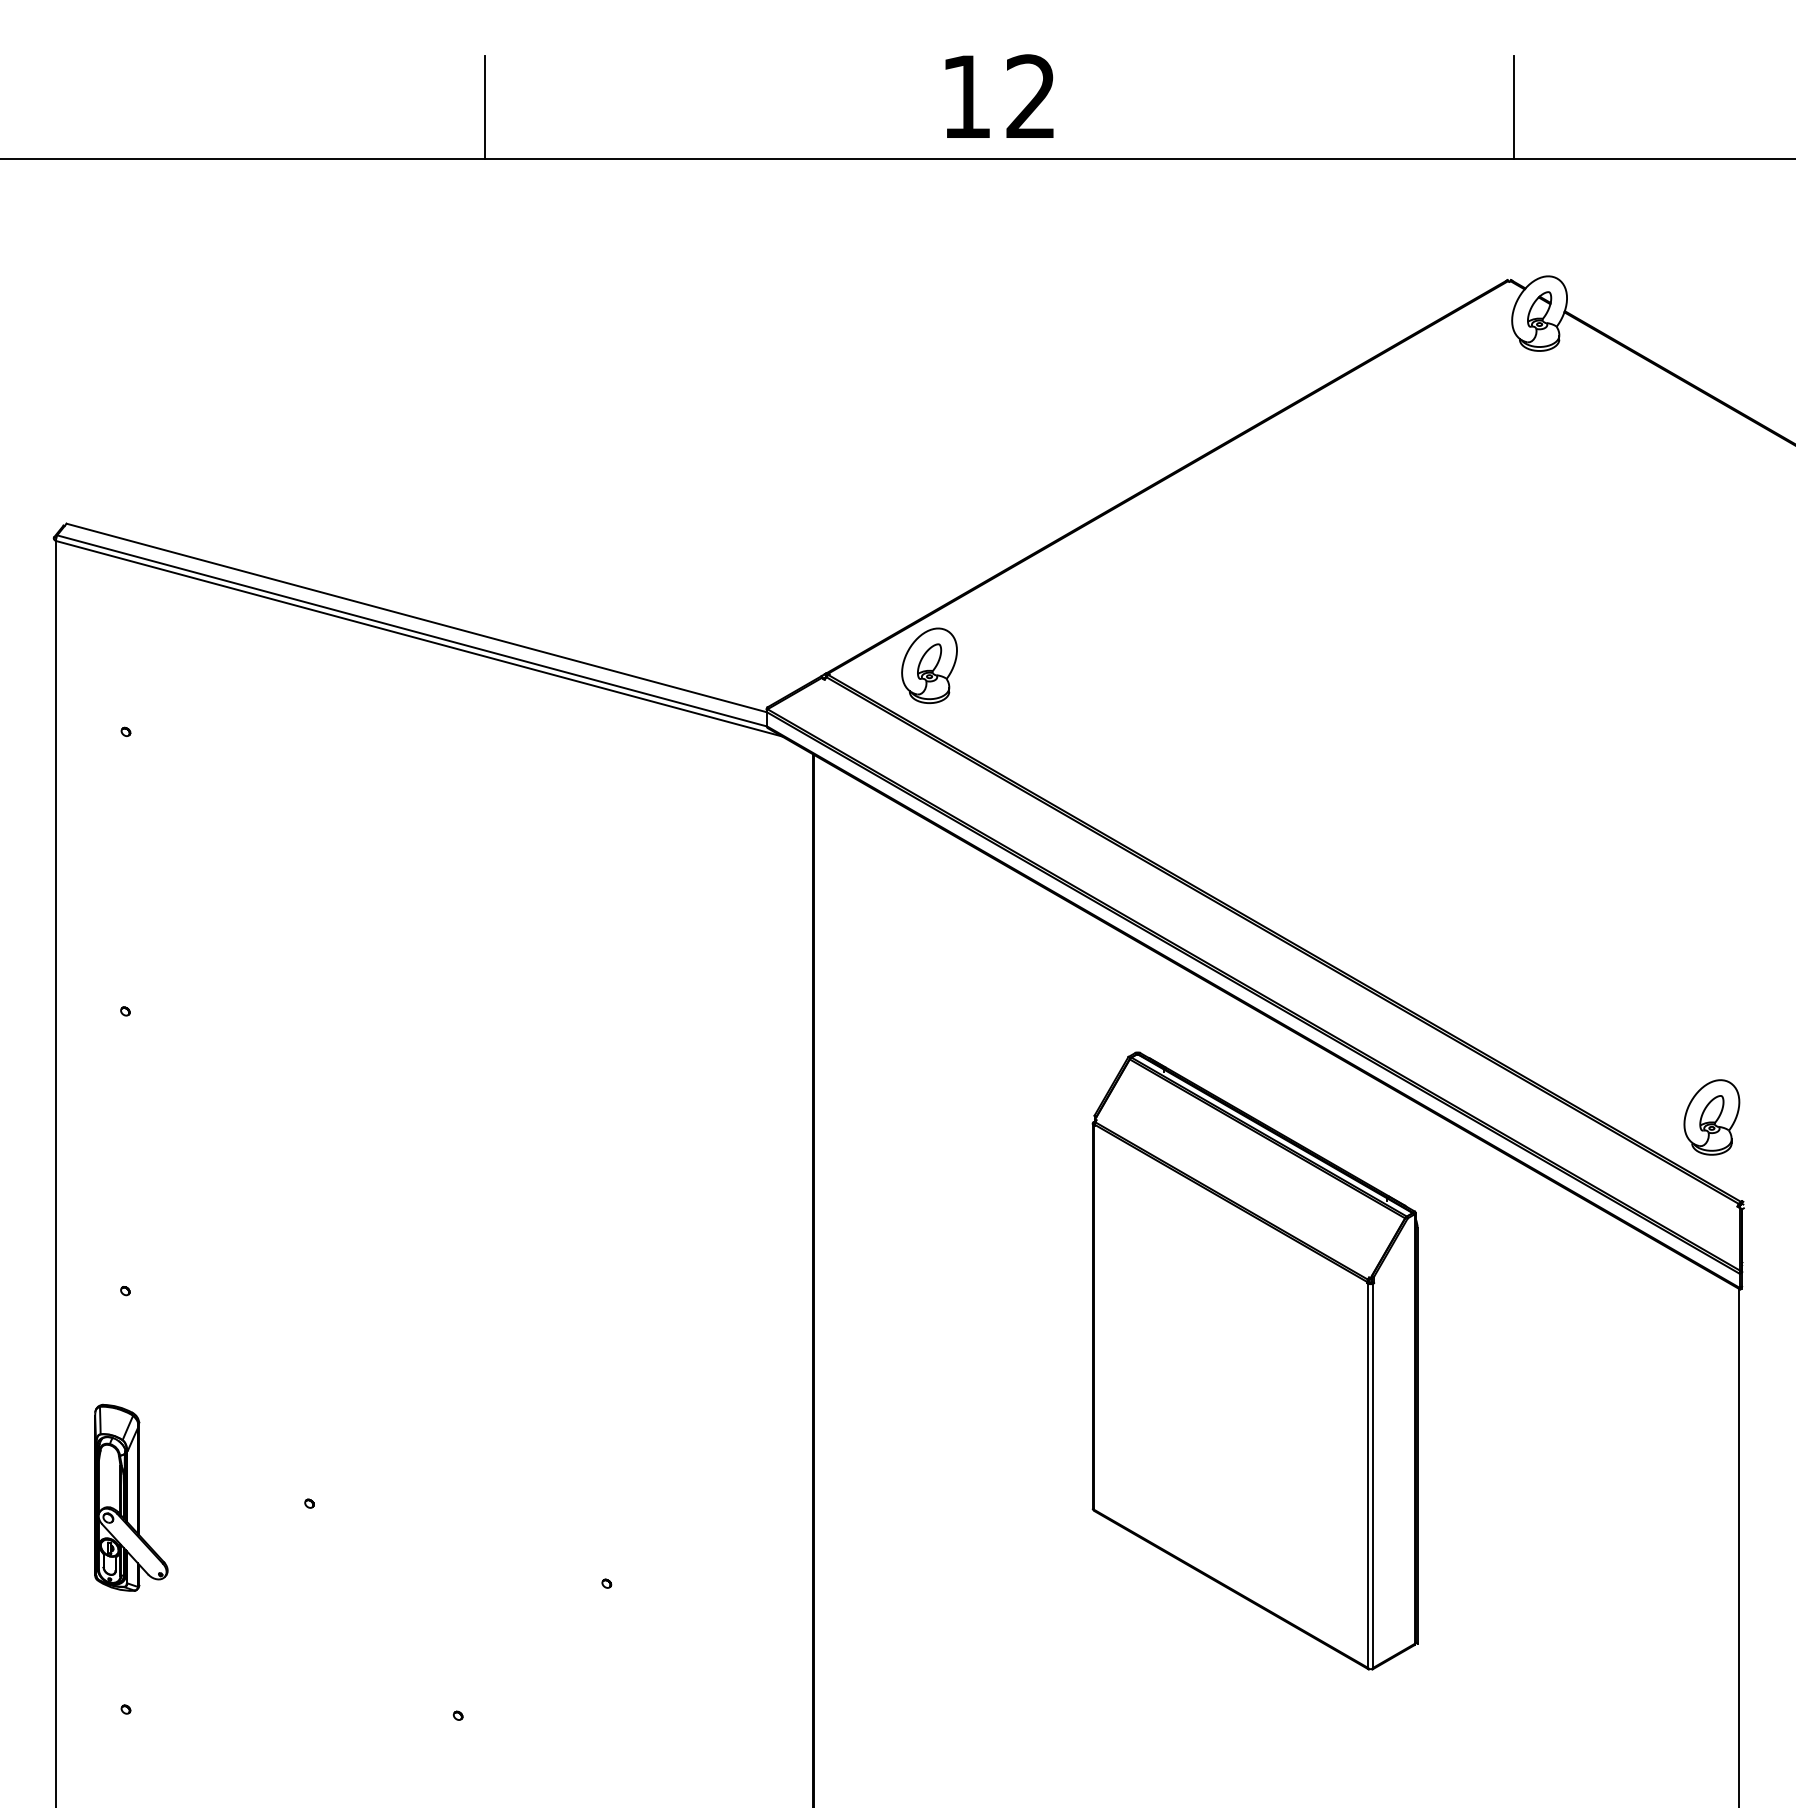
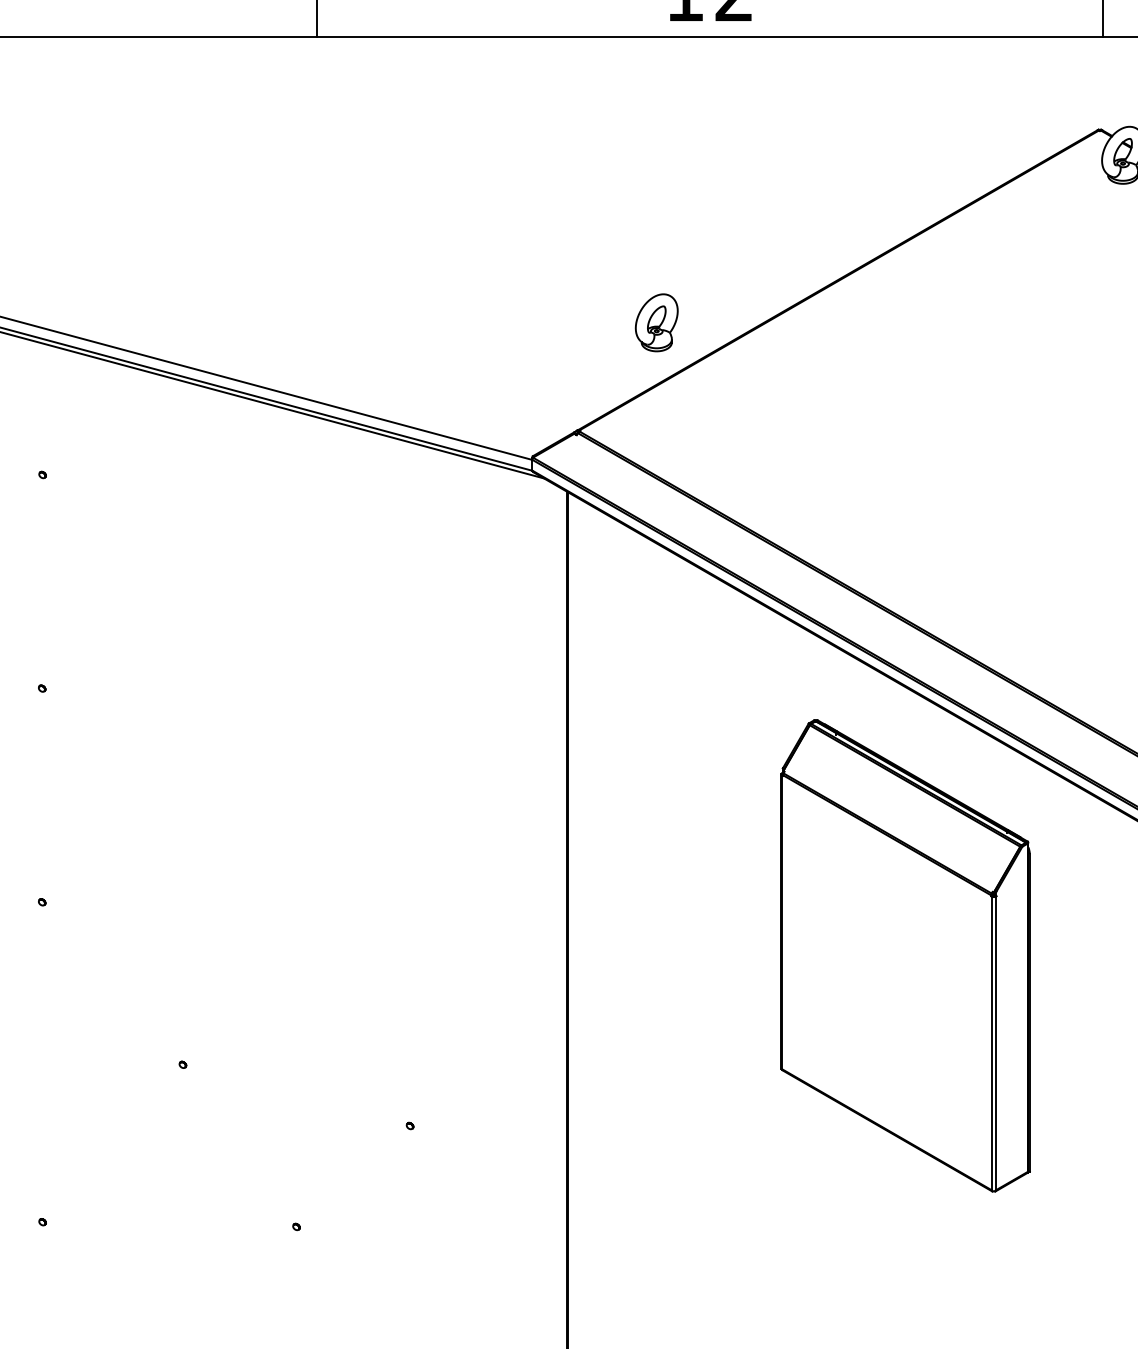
part: (929, 665) -> (656, 322), moved
part: (131, 1497) -> (46, 1060), removed

